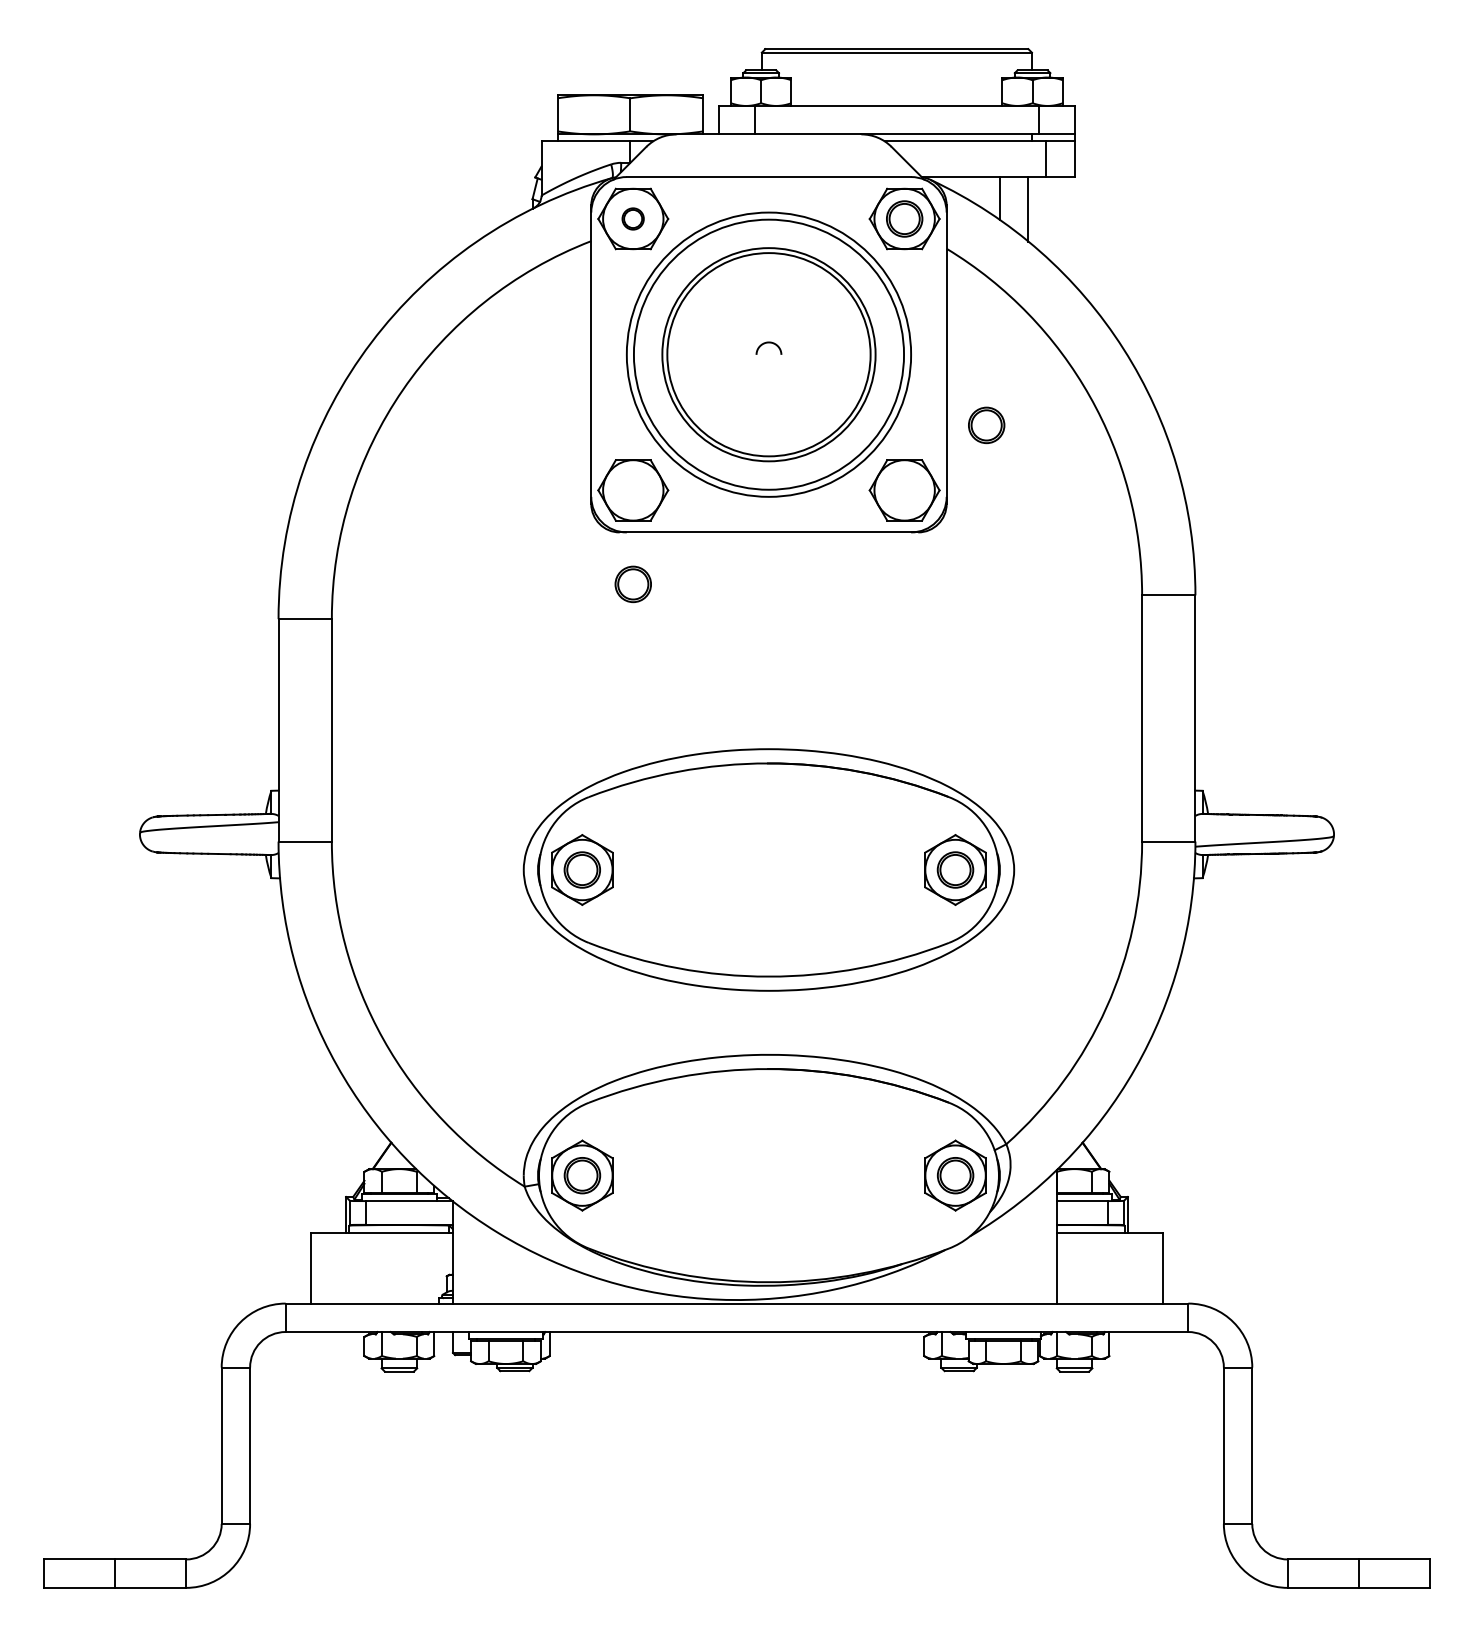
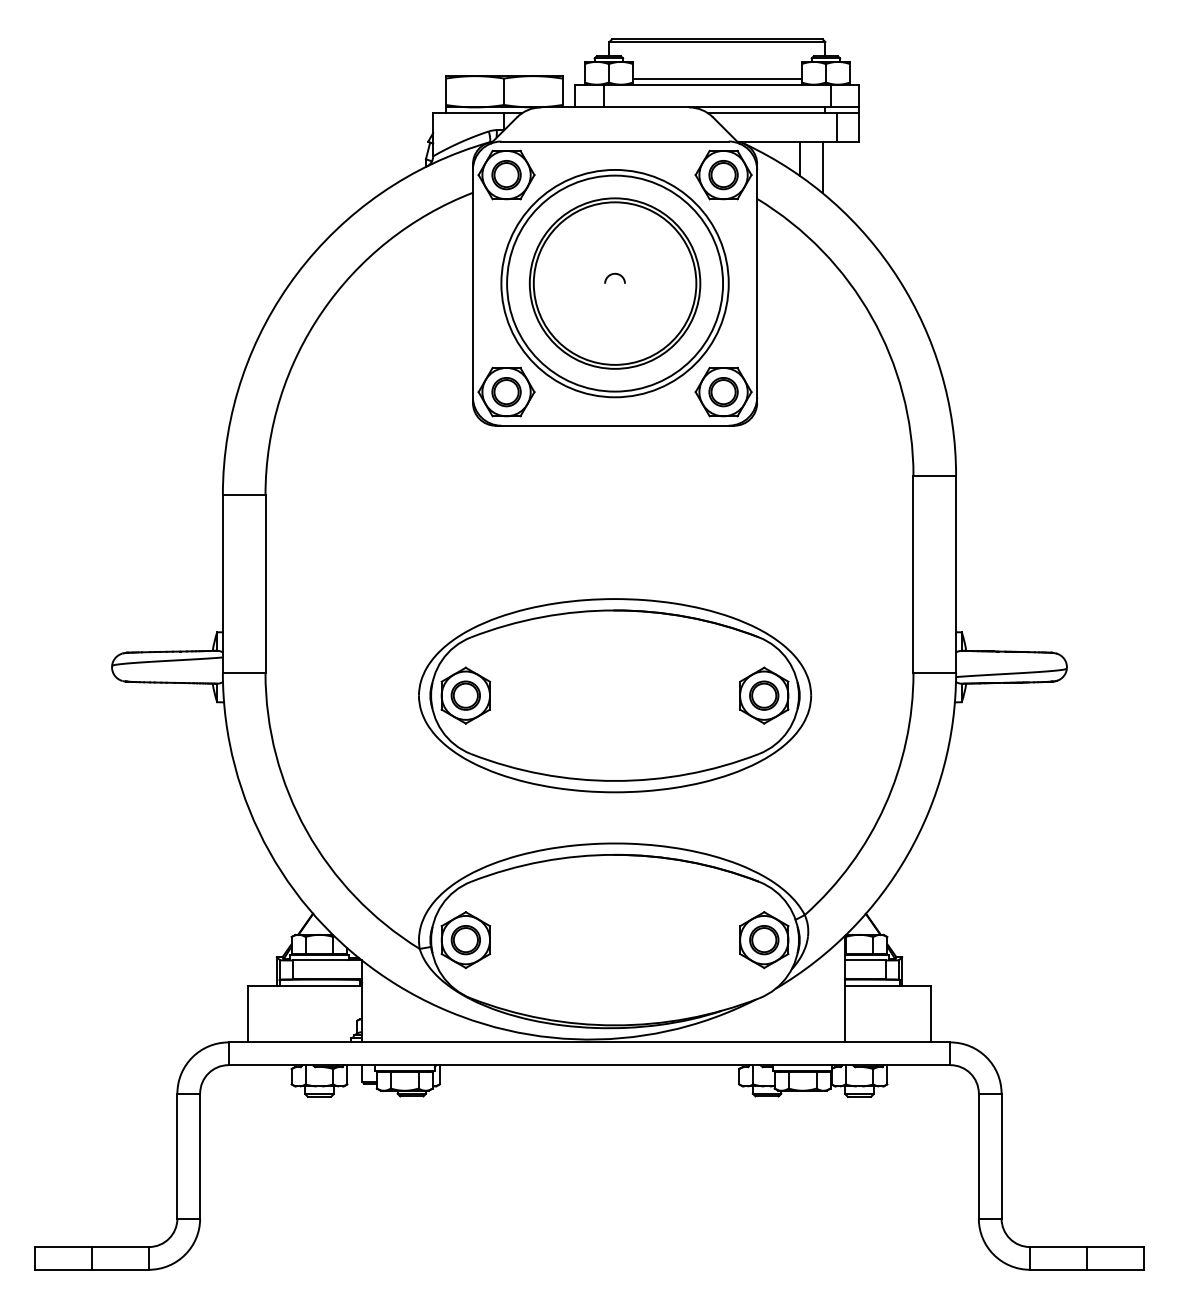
line: (896, 98) -> (717, 78), added
part: (632, 218) -> (505, 174), size x1.67
part: (986, 425) -> (723, 392), moved
part: (632, 584) -> (505, 392), moved

